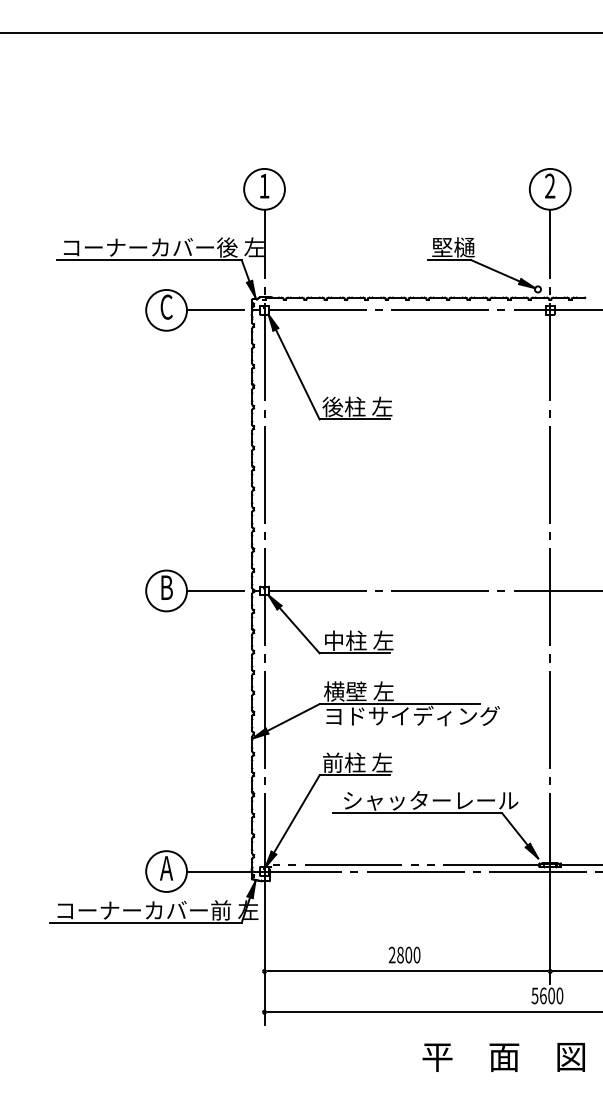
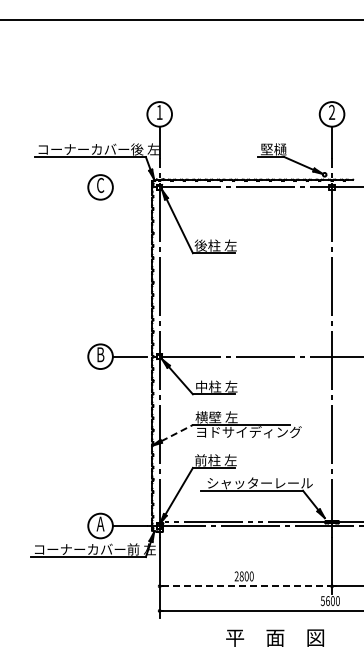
line: (214, 310) -> (129, 187), removed
line: (294, 718) -> (177, 433), solid -> dashed
line: (406, 971) -> (245, 586), solid -> dashed
text: (502, 1056) -> (274, 637), moved

